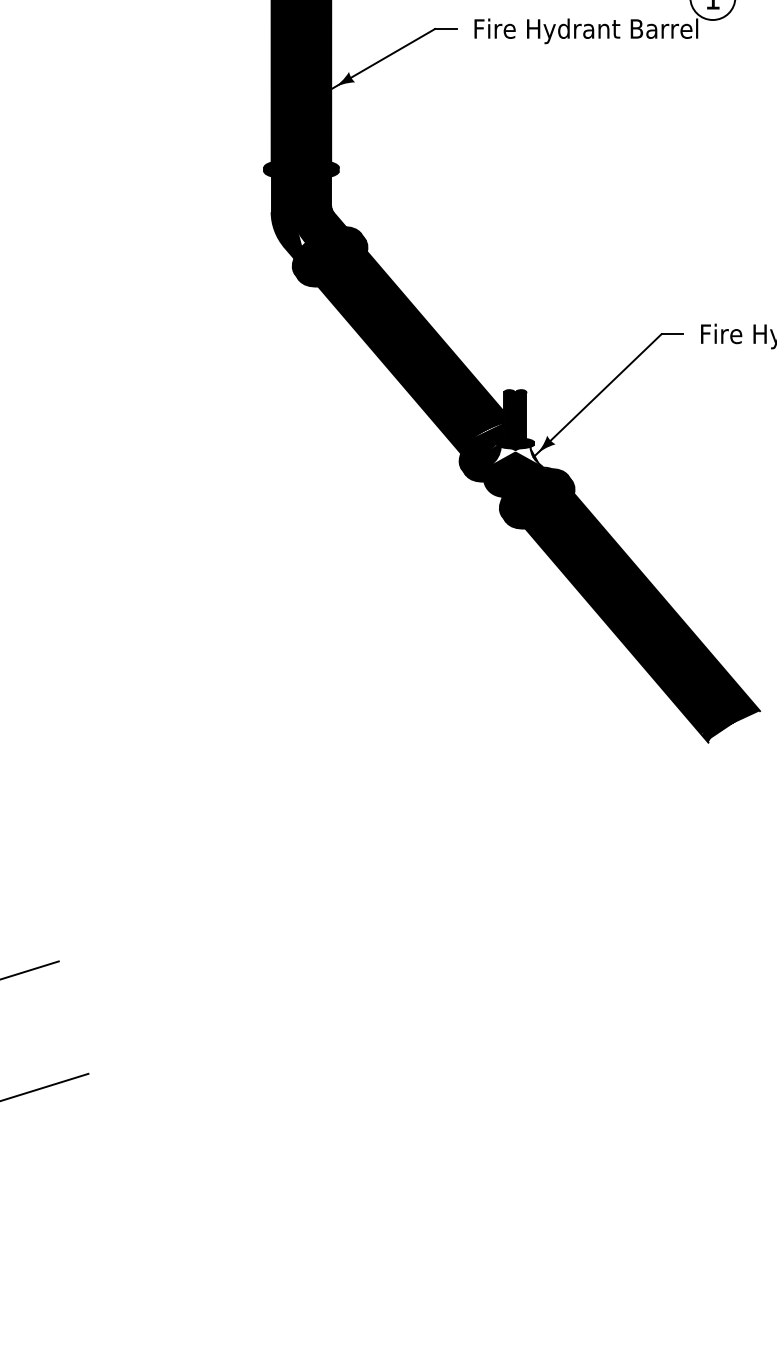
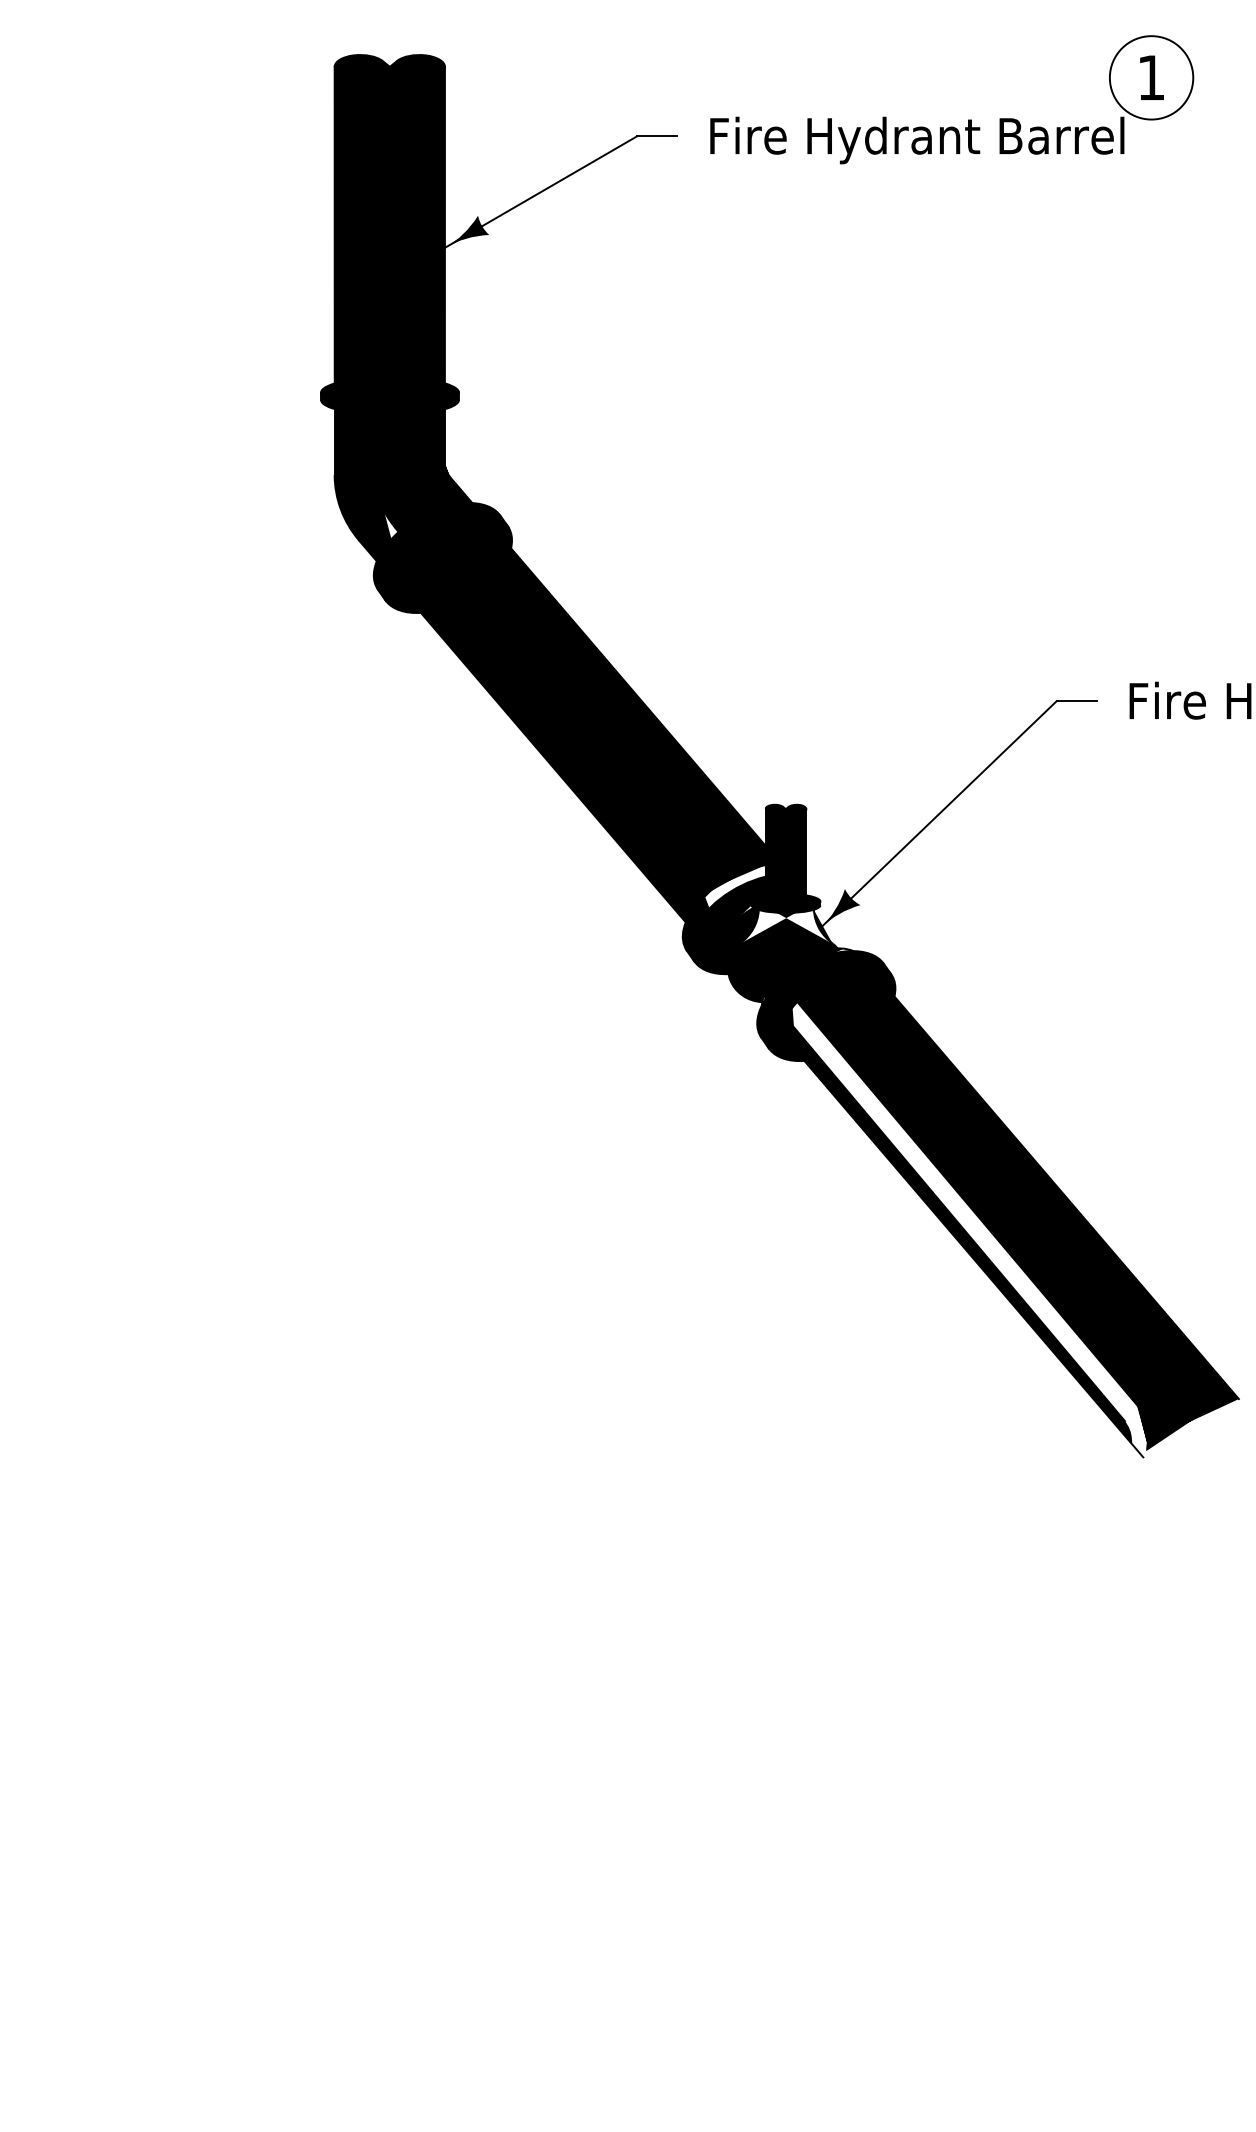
fill: (487, 434) -> (734, 886), removed
fill: (615, 617) -> (971, 1225), removed

